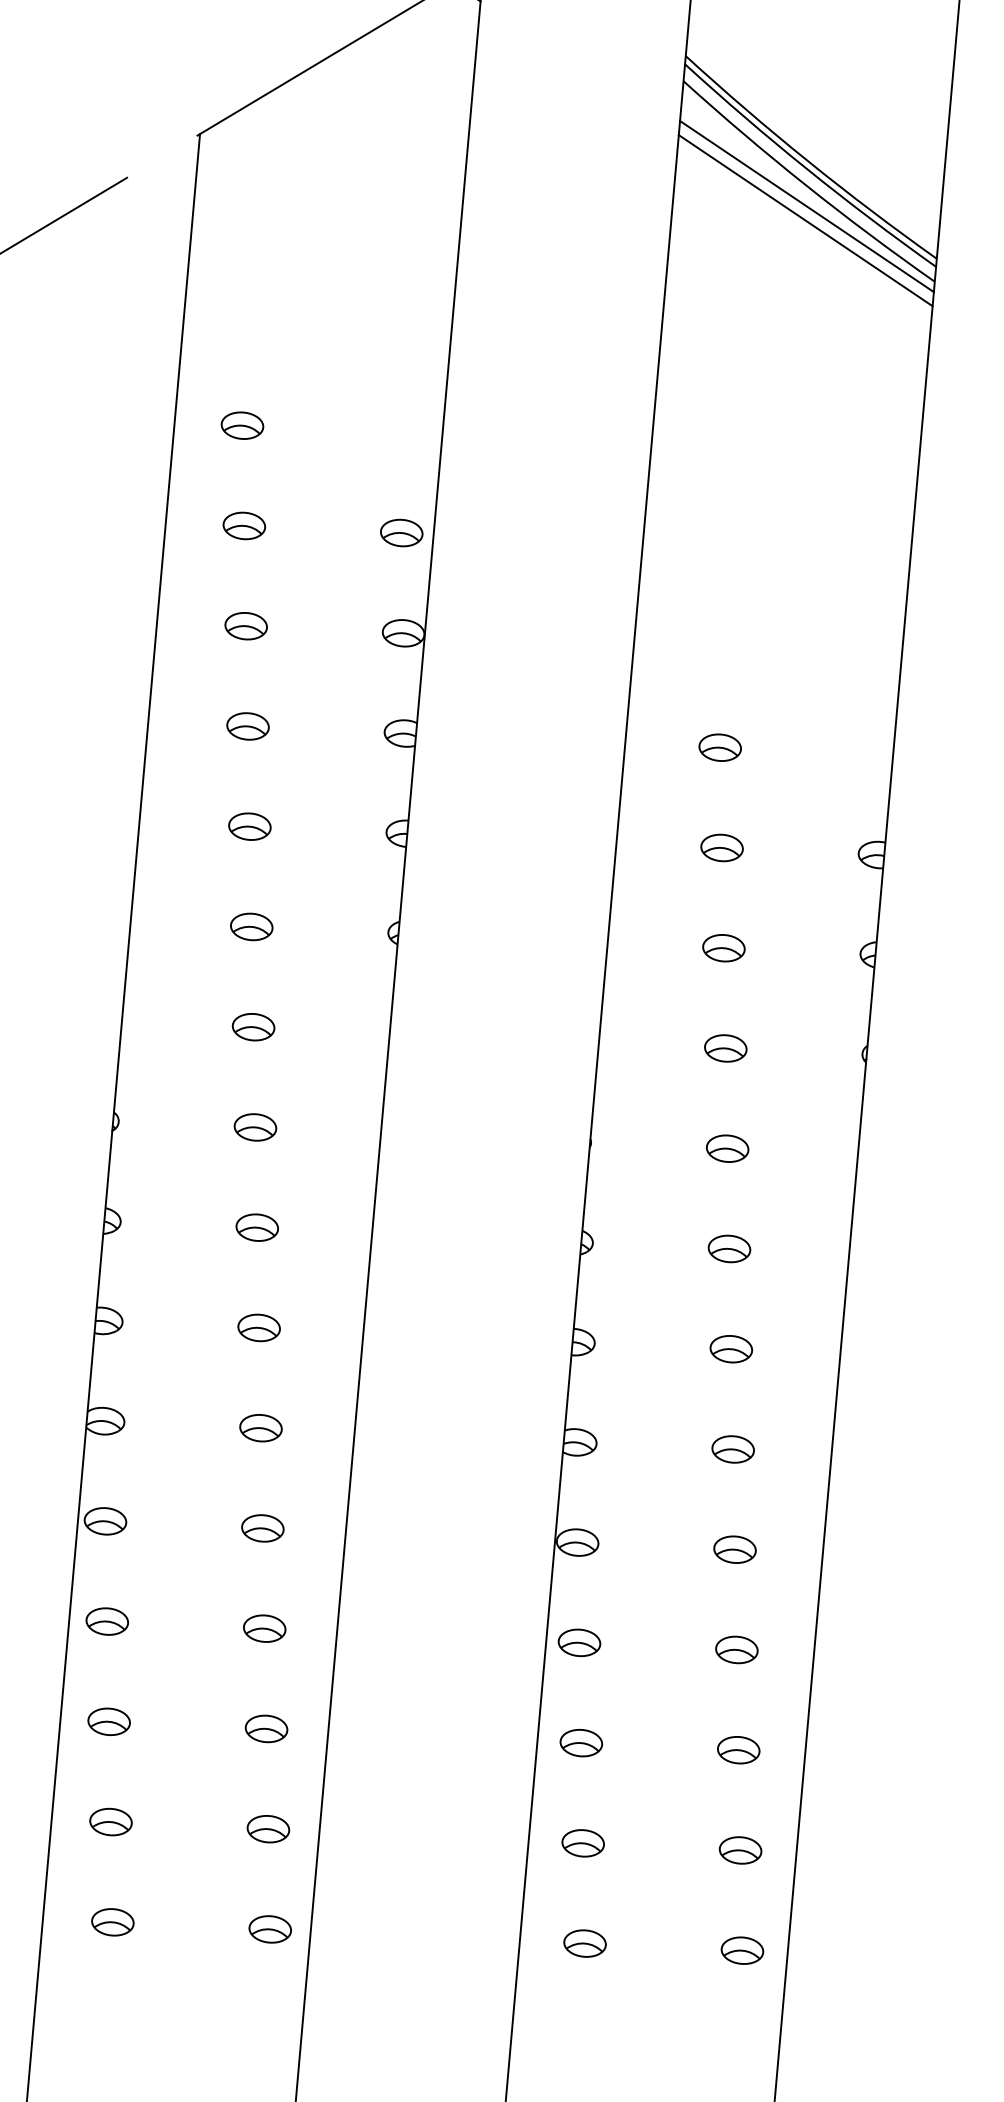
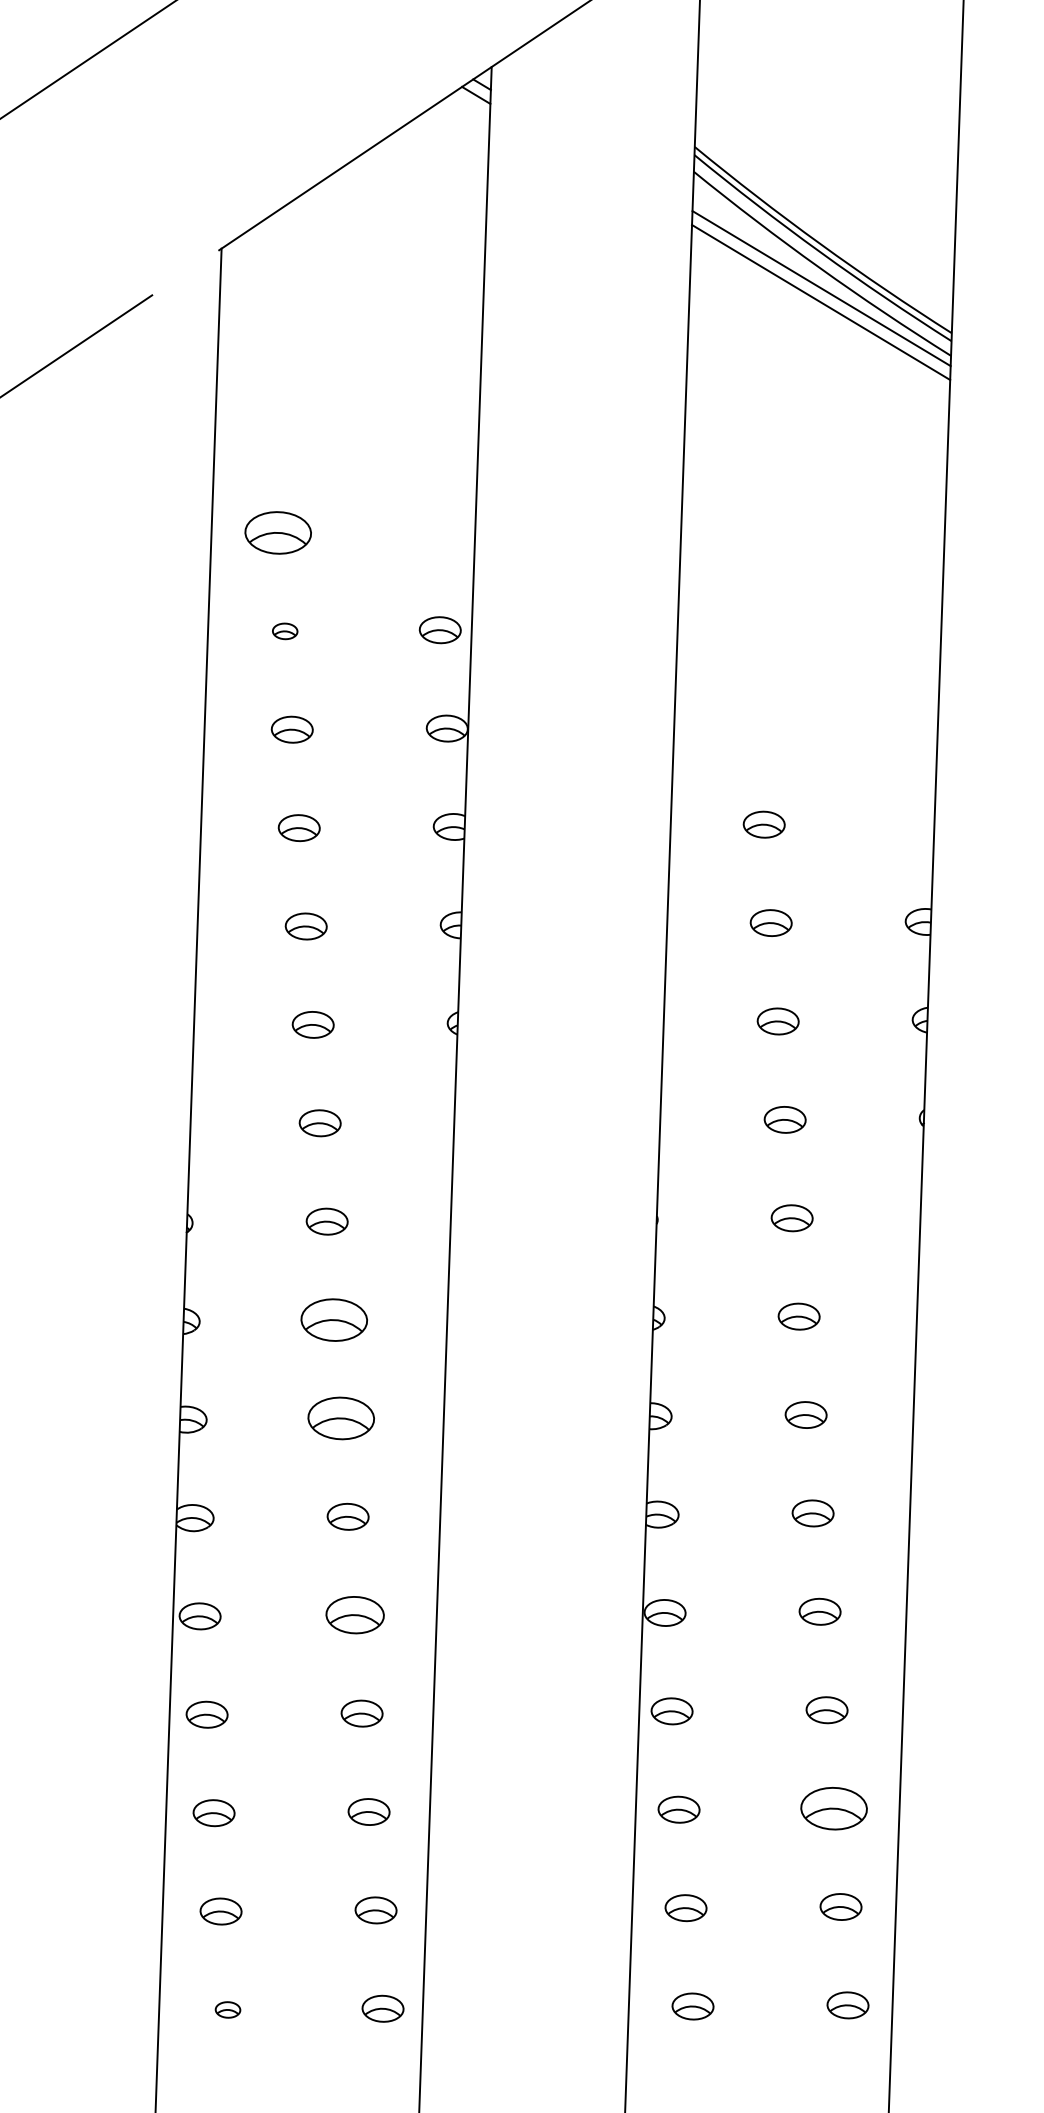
part: (242, 425) -> (278, 532), size x1.6
part: (243, 526) -> (284, 631), size x0.6
part: (256, 1227) -> (333, 1319), size x1.6
part: (258, 1327) -> (340, 1418), size x1.6
part: (262, 1528) -> (354, 1615), size x1.4
part: (738, 1750) -> (833, 1808), size x1.6
part: (112, 1921) -> (227, 2009), size x0.6

